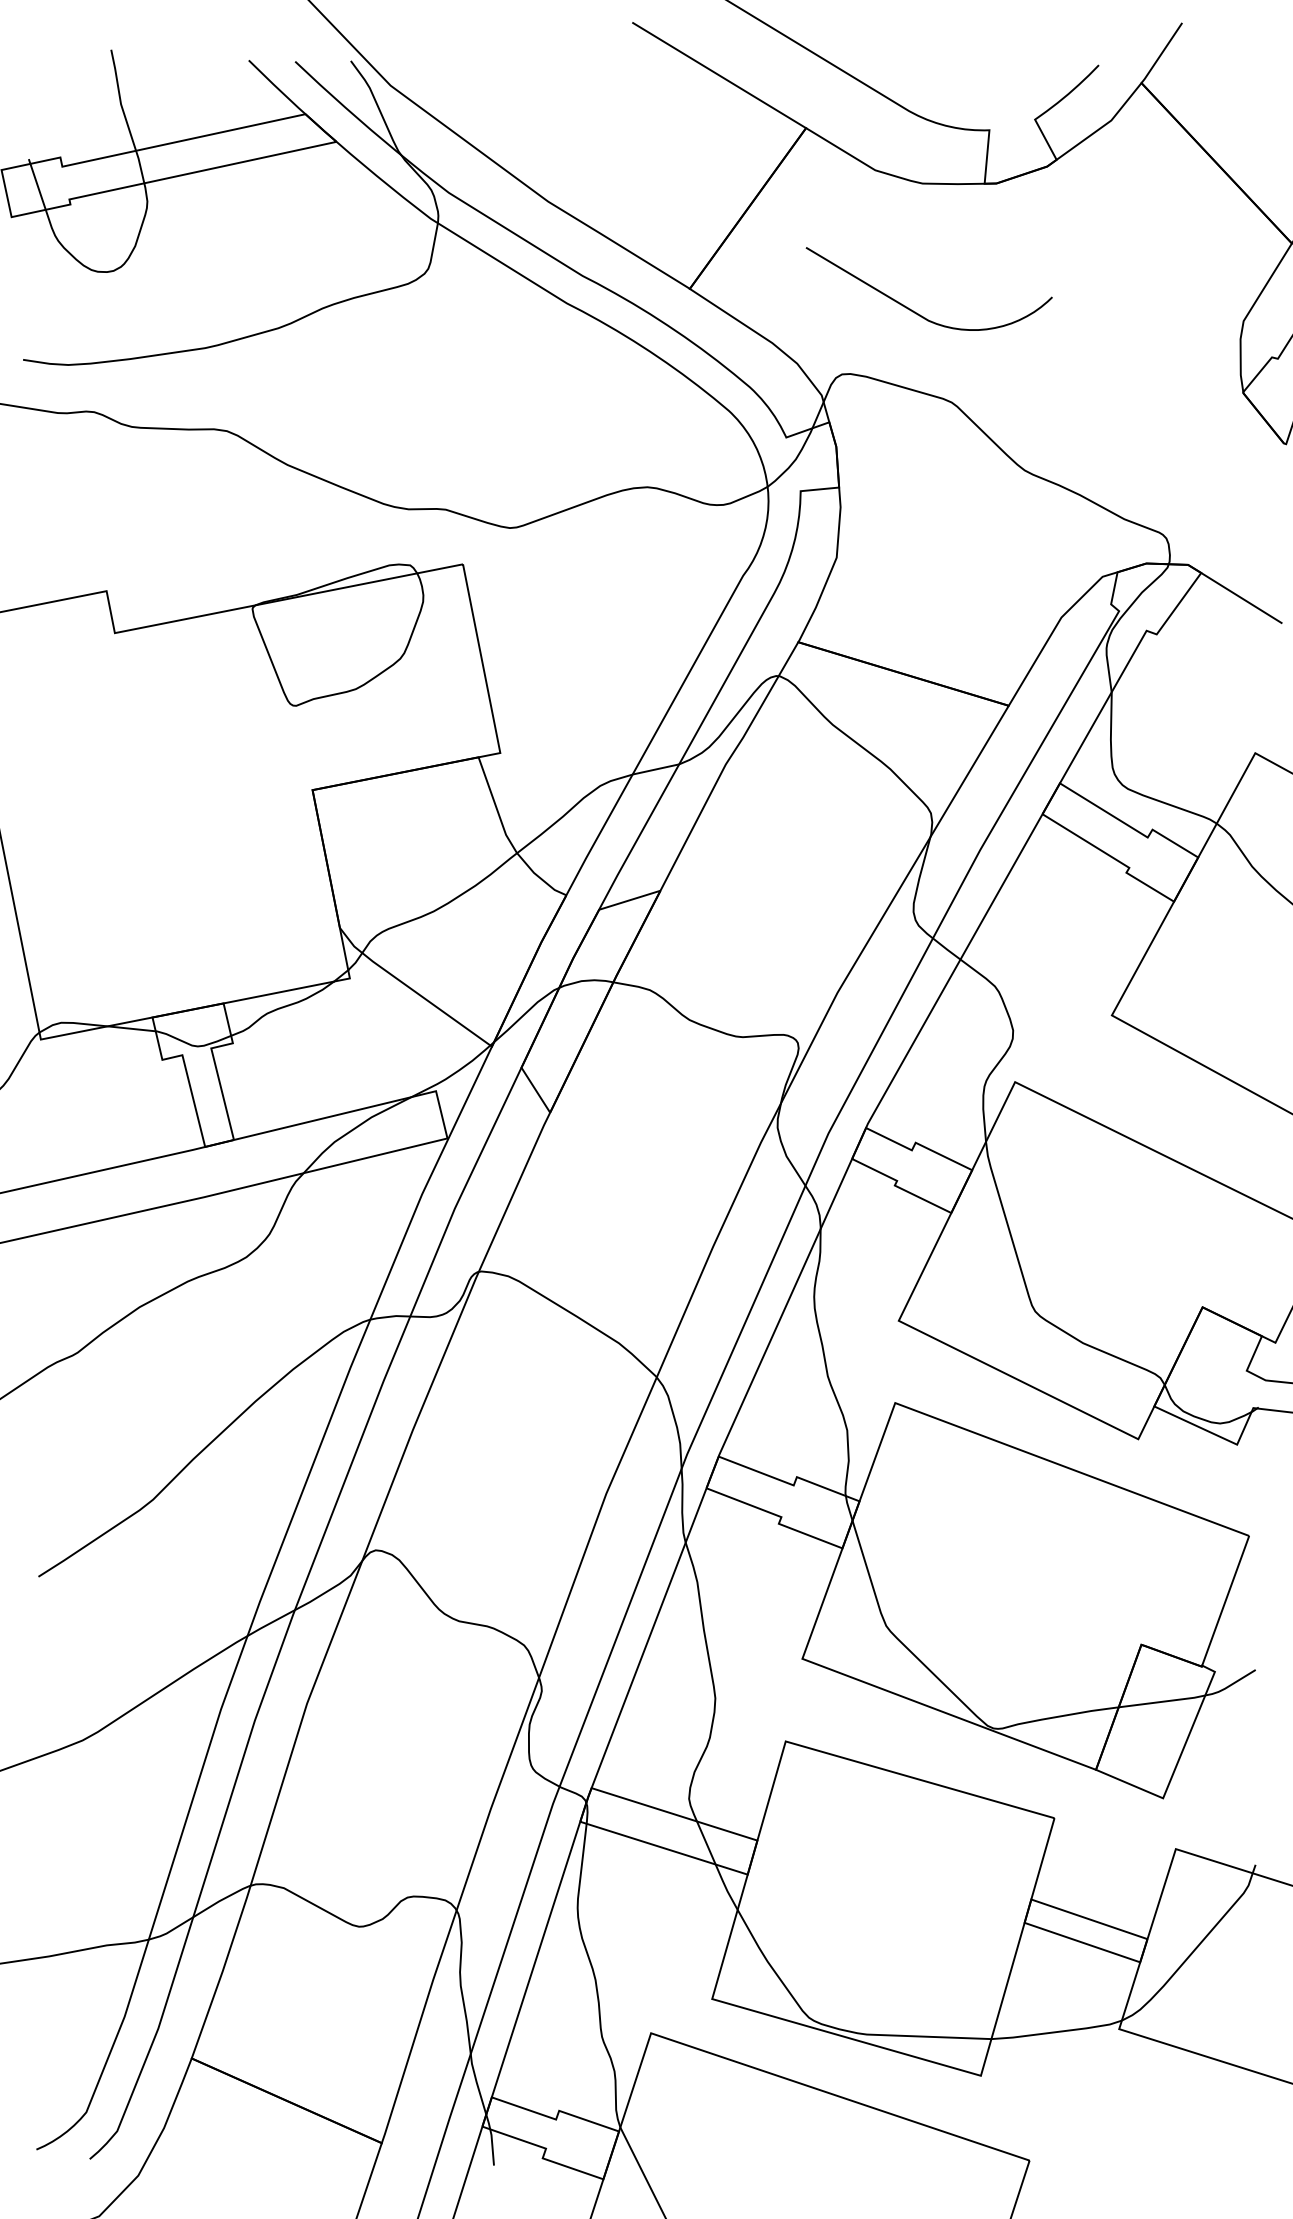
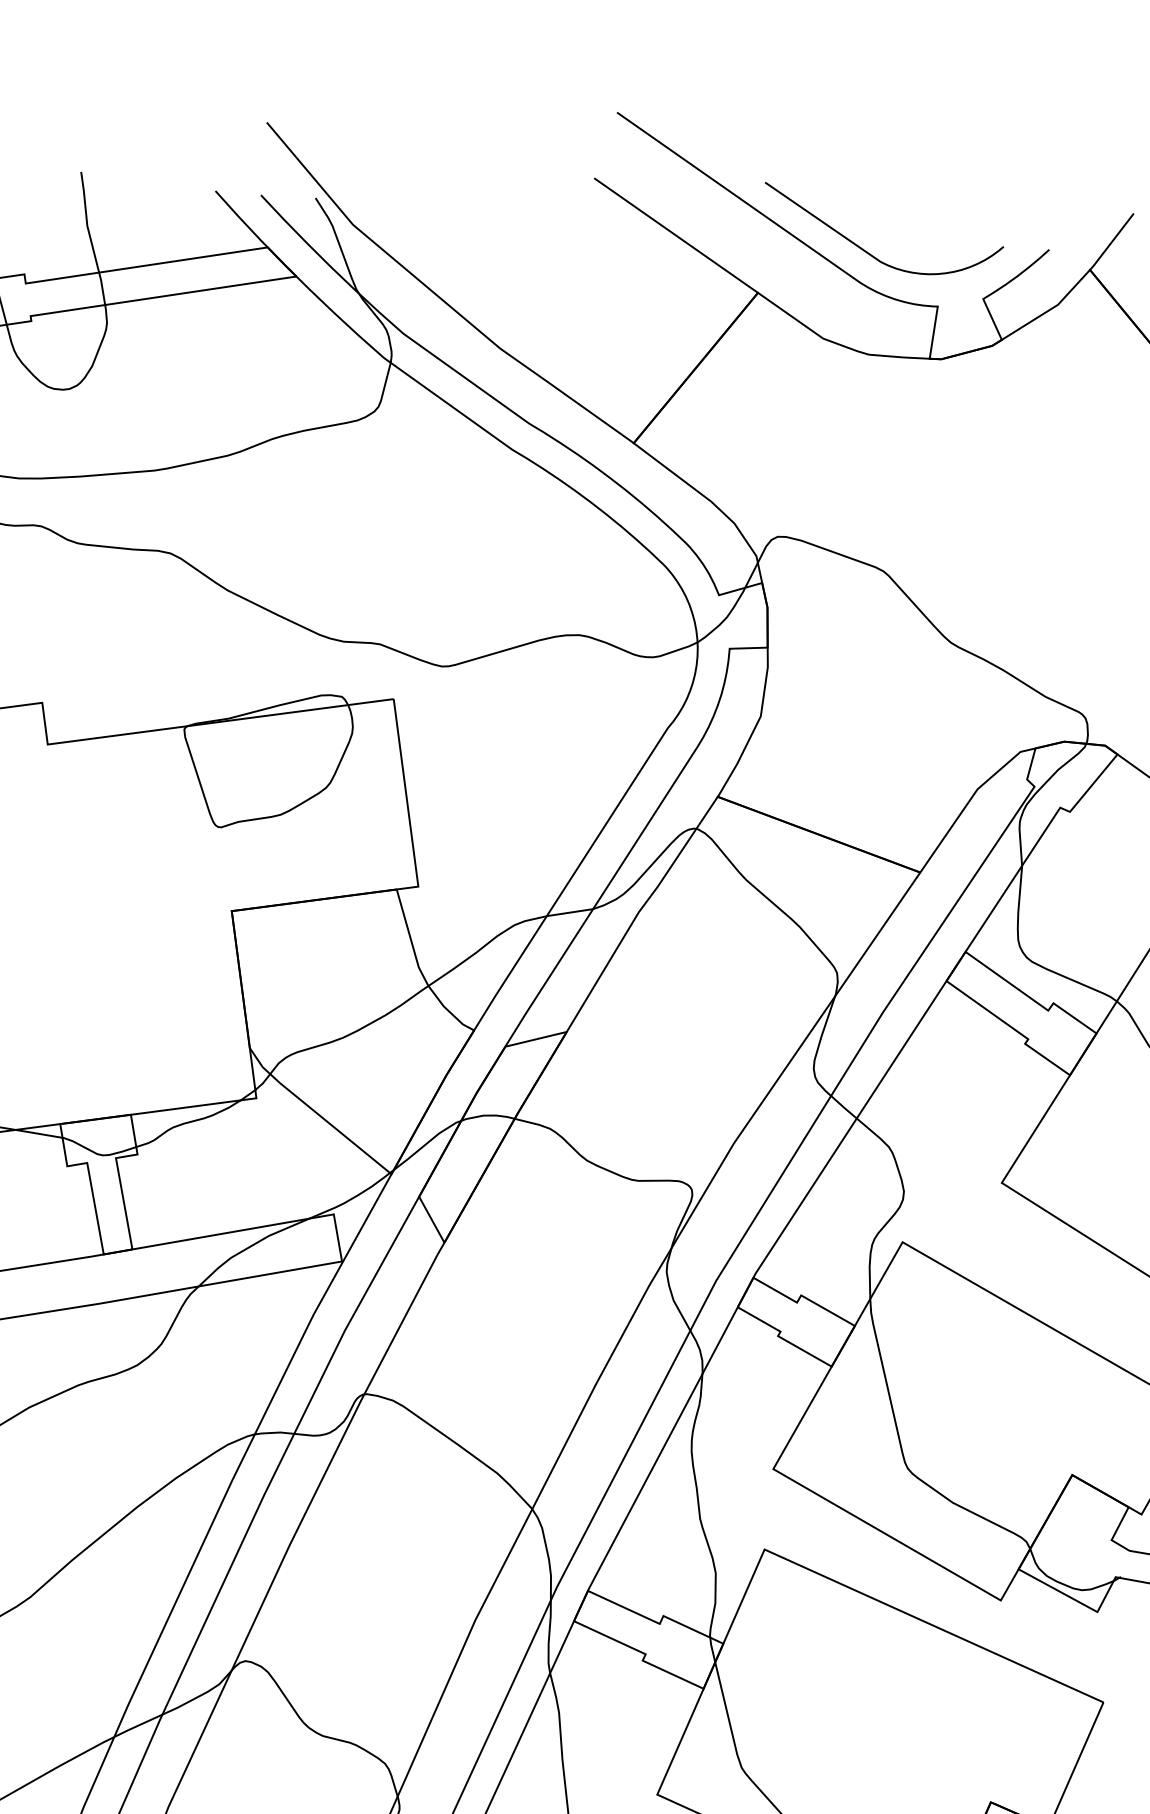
curve: (915, 311) -> (868, 252), moved

